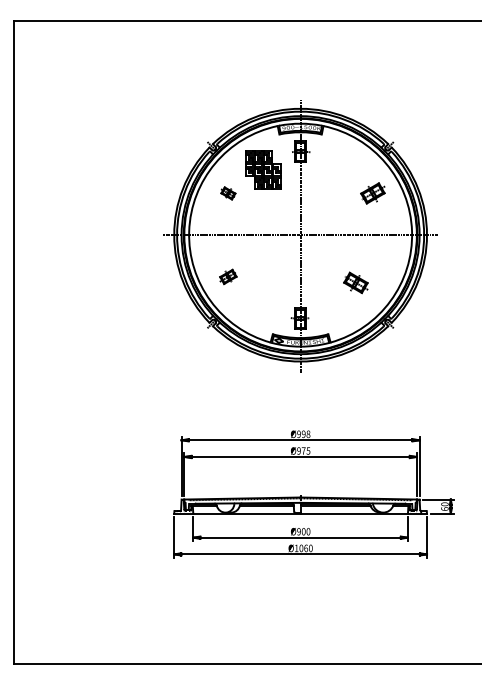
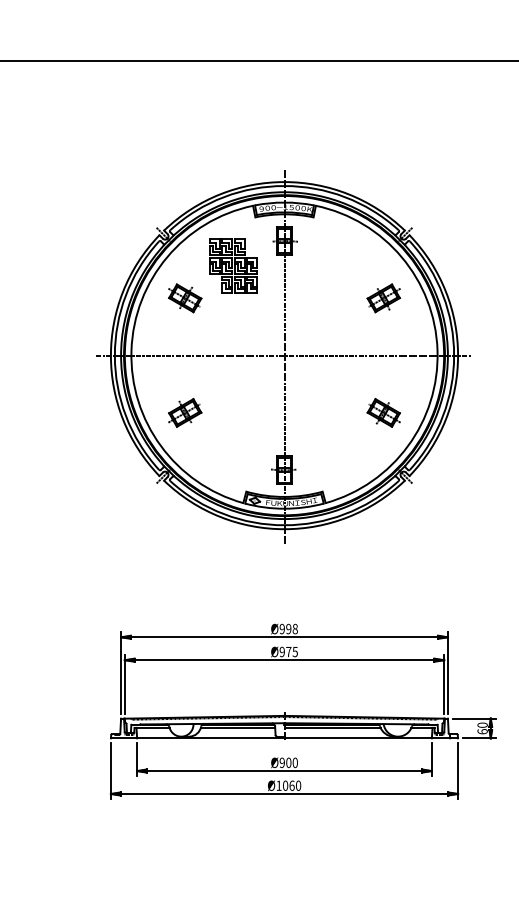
part: (228, 193) -> (185, 298), size x1.67
part: (228, 276) -> (185, 412), size x1.43
part: (355, 282) -> (383, 412), moved

